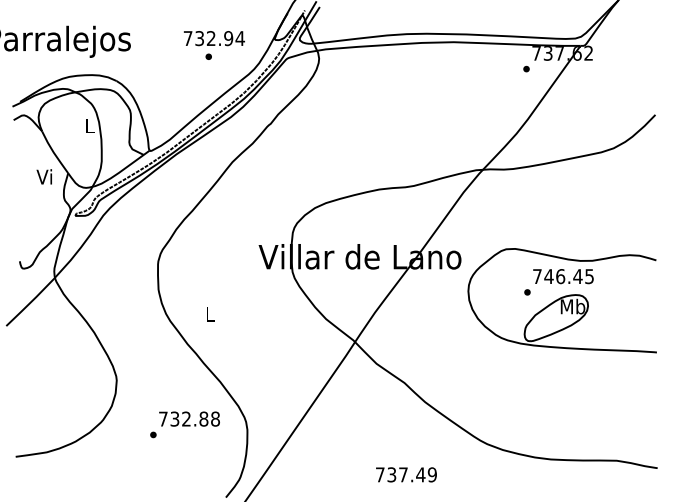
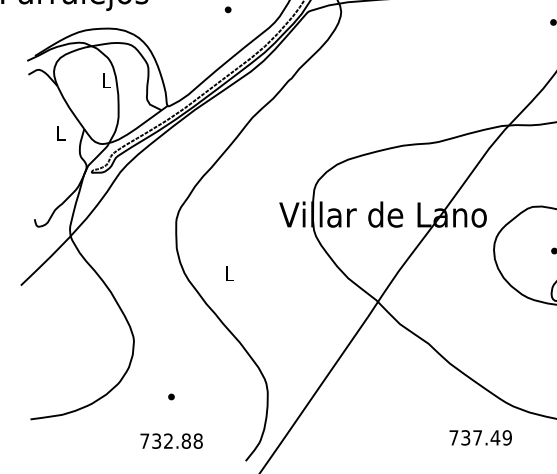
text: (43, 176) -> (58, 132), Vi -> L
text: (189, 418) -> (171, 440), moved
text: (406, 474) -> (480, 437), moved

